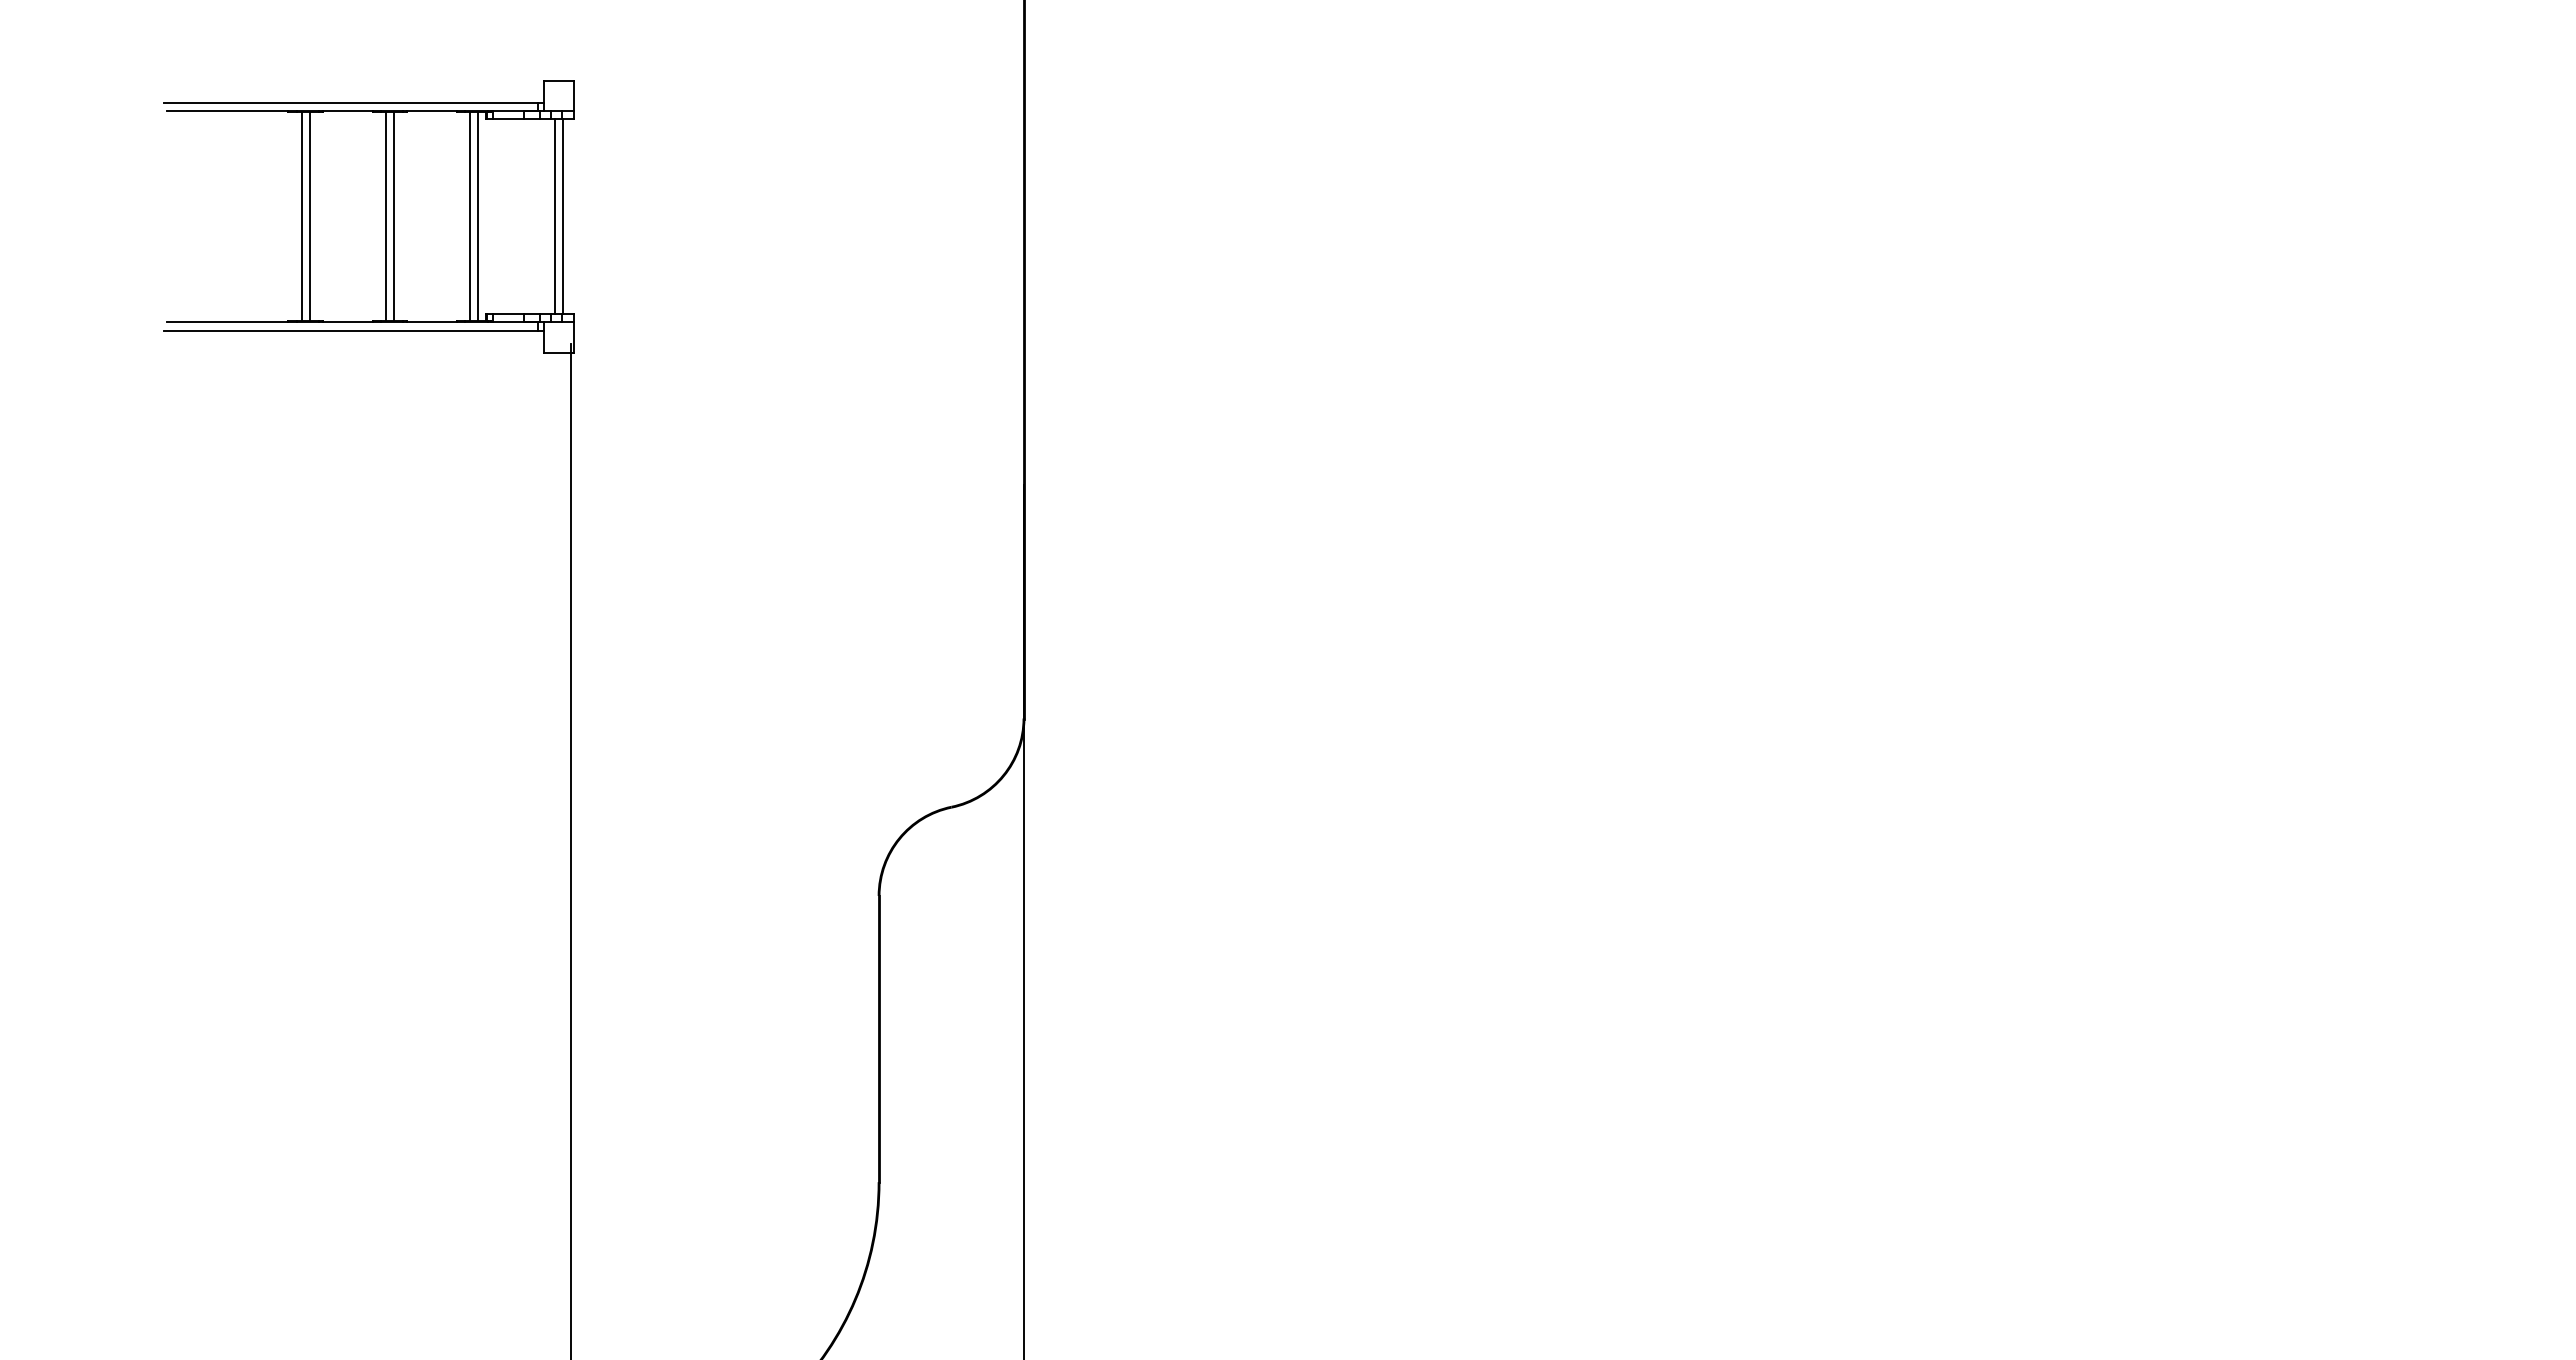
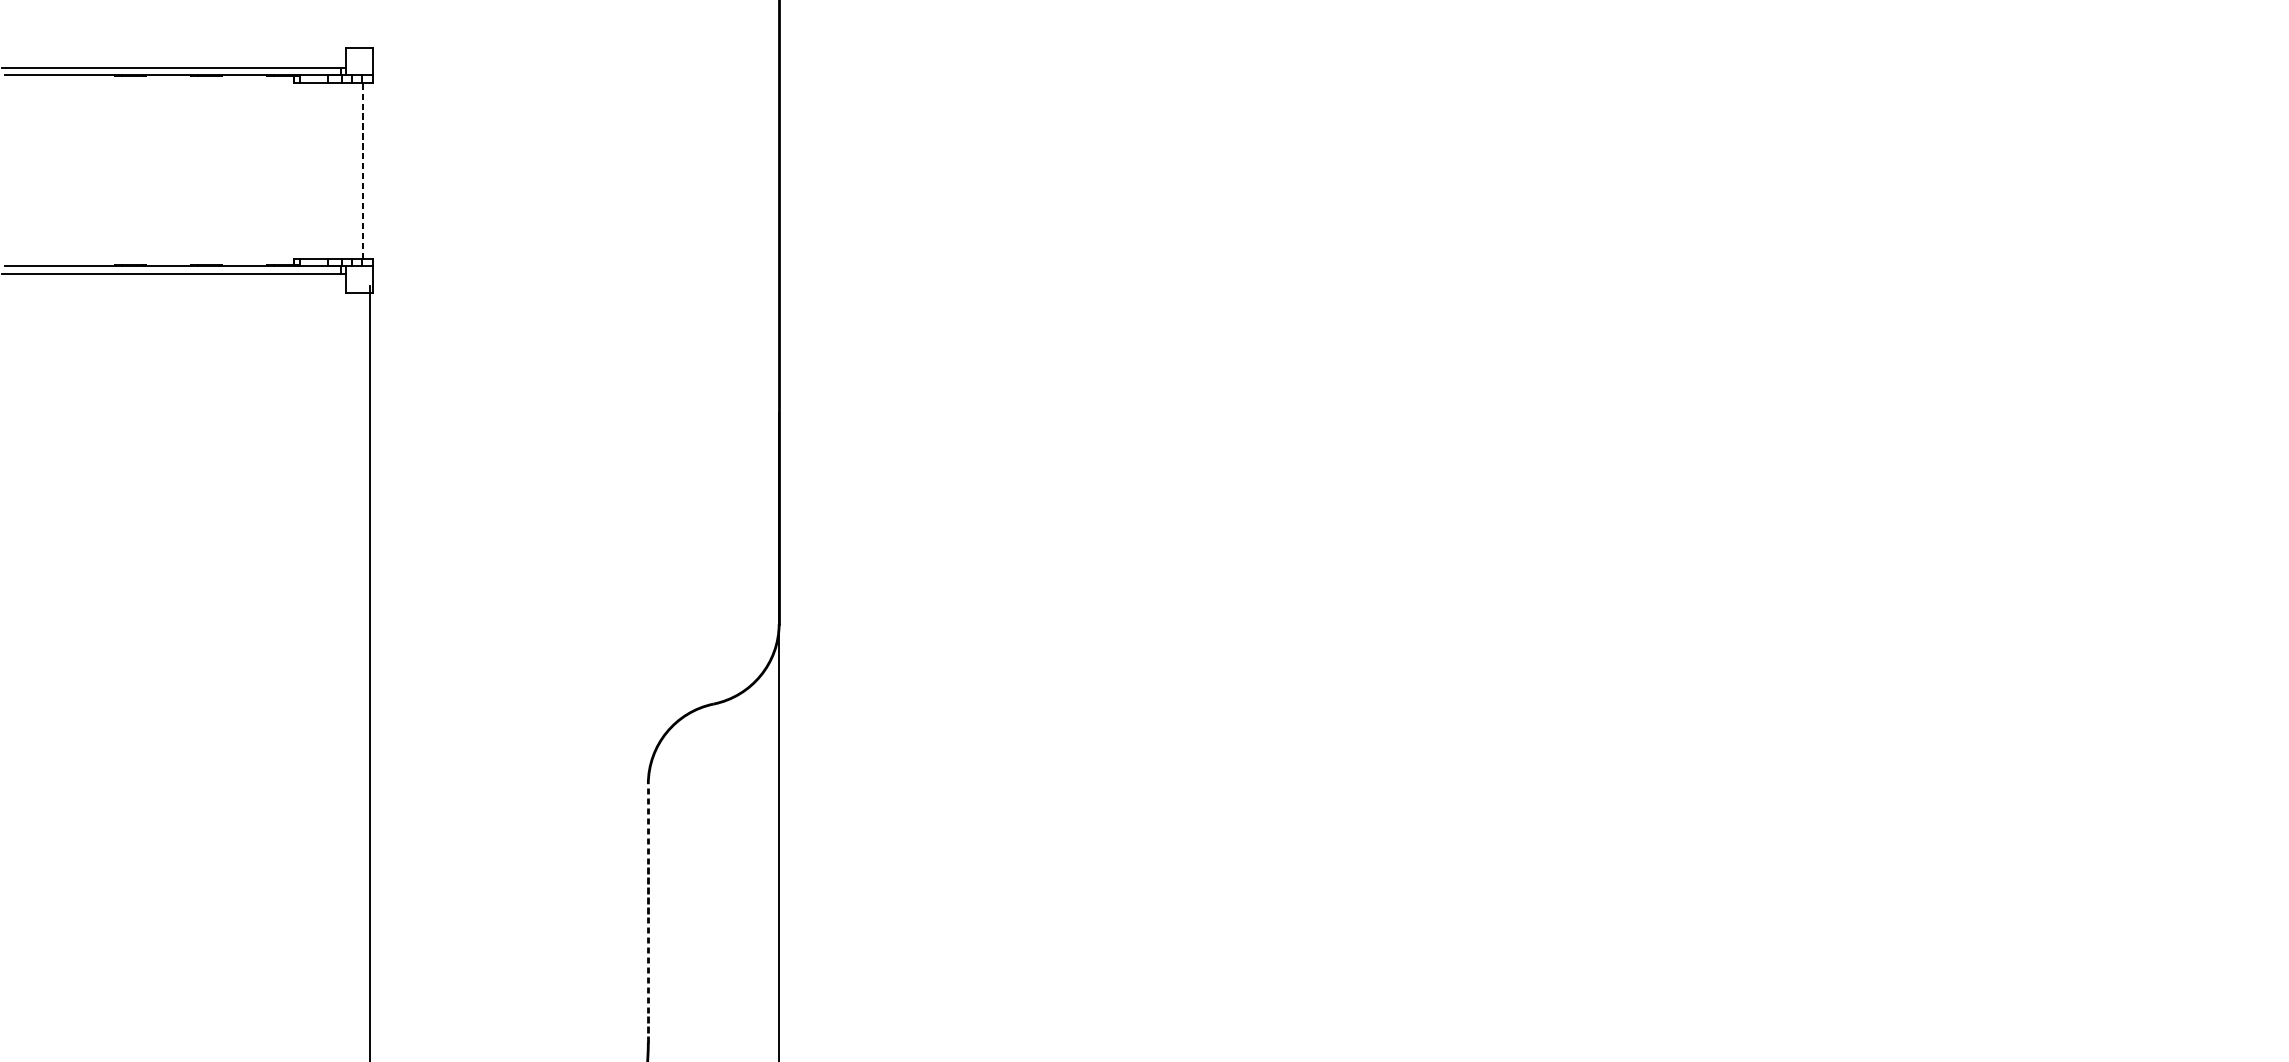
line: (301, 216) -> (126, 170), removed
line: (309, 216) -> (133, 170), removed
line: (385, 216) -> (202, 170), removed
line: (393, 216) -> (209, 170), removed
line: (470, 216) -> (279, 170), removed
line: (478, 216) -> (286, 170), removed
line: (555, 216) -> (356, 170), removed
line: (563, 216) -> (363, 170), solid -> dashed
line: (879, 1038) -> (648, 912), solid -> dashed

